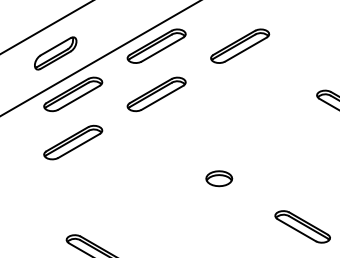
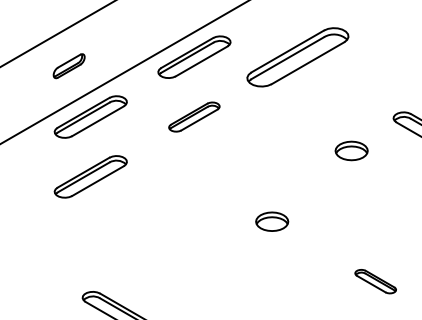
part: (240, 45) -> (298, 56), size x1.4
part: (55, 53) -> (68, 66), size x0.6
part: (156, 94) -> (194, 117), size x0.7
part: (283, 121) -> (351, 150), added
part: (302, 226) -> (375, 281), size x0.6

